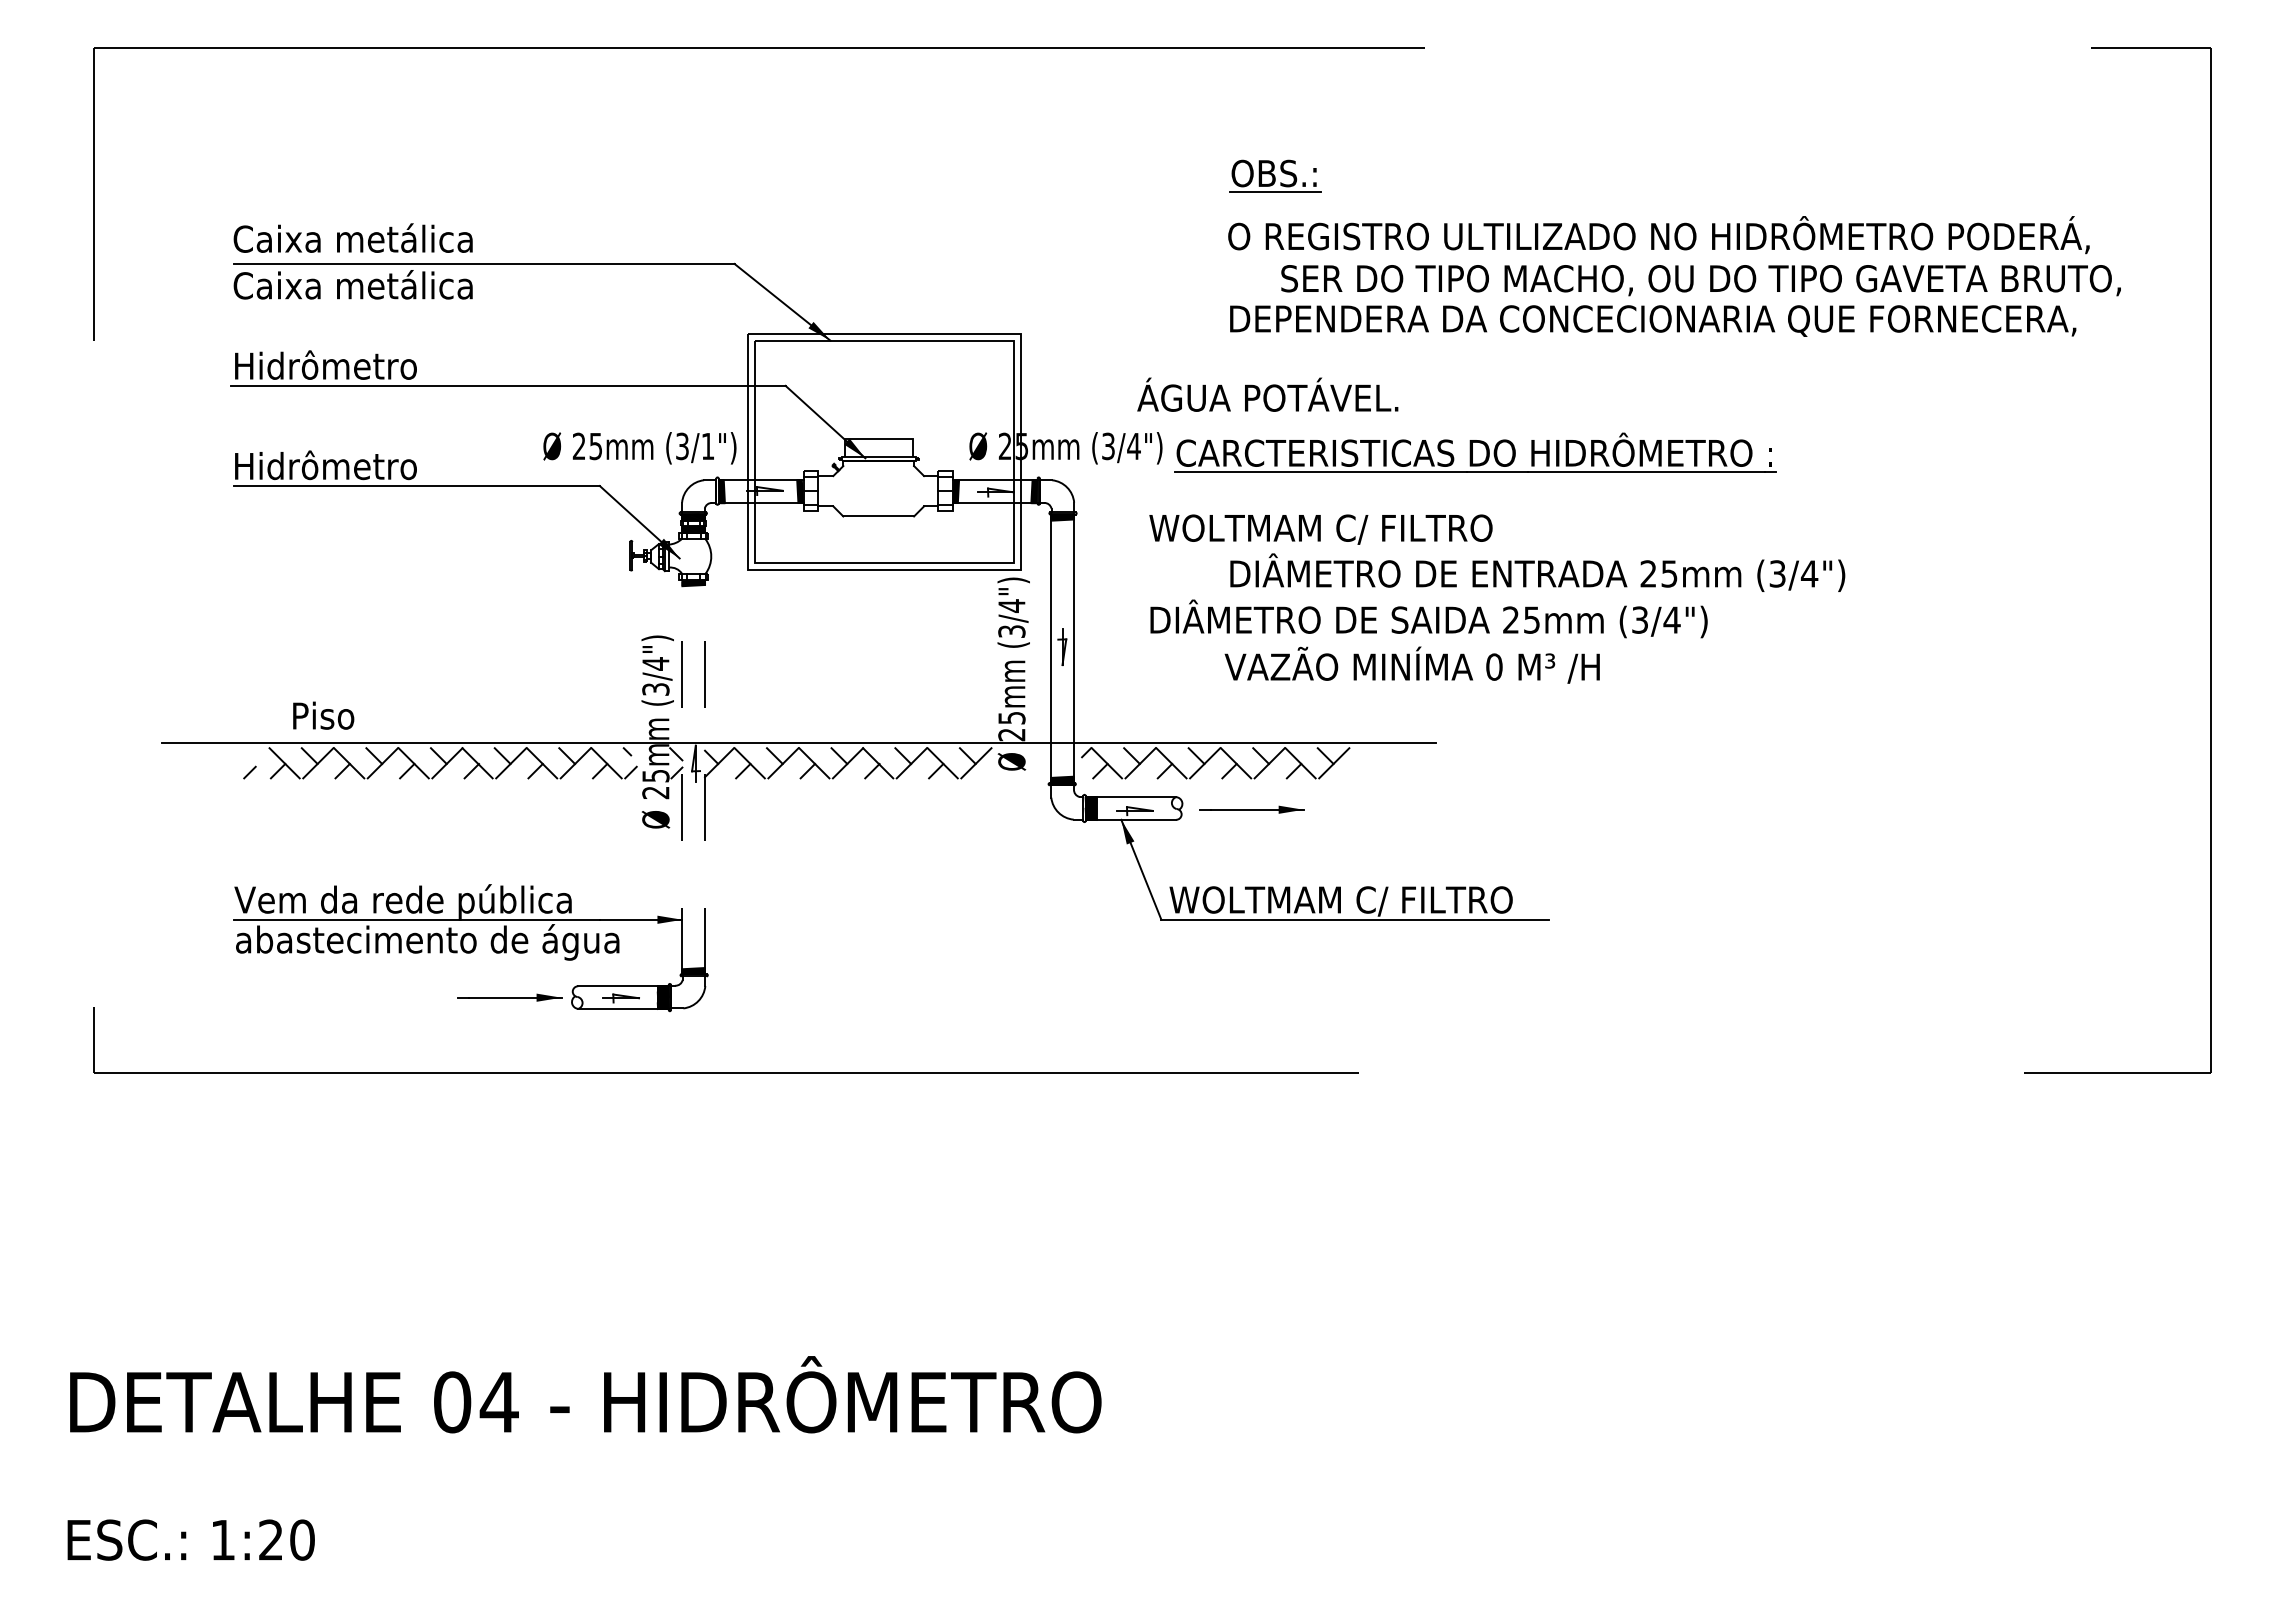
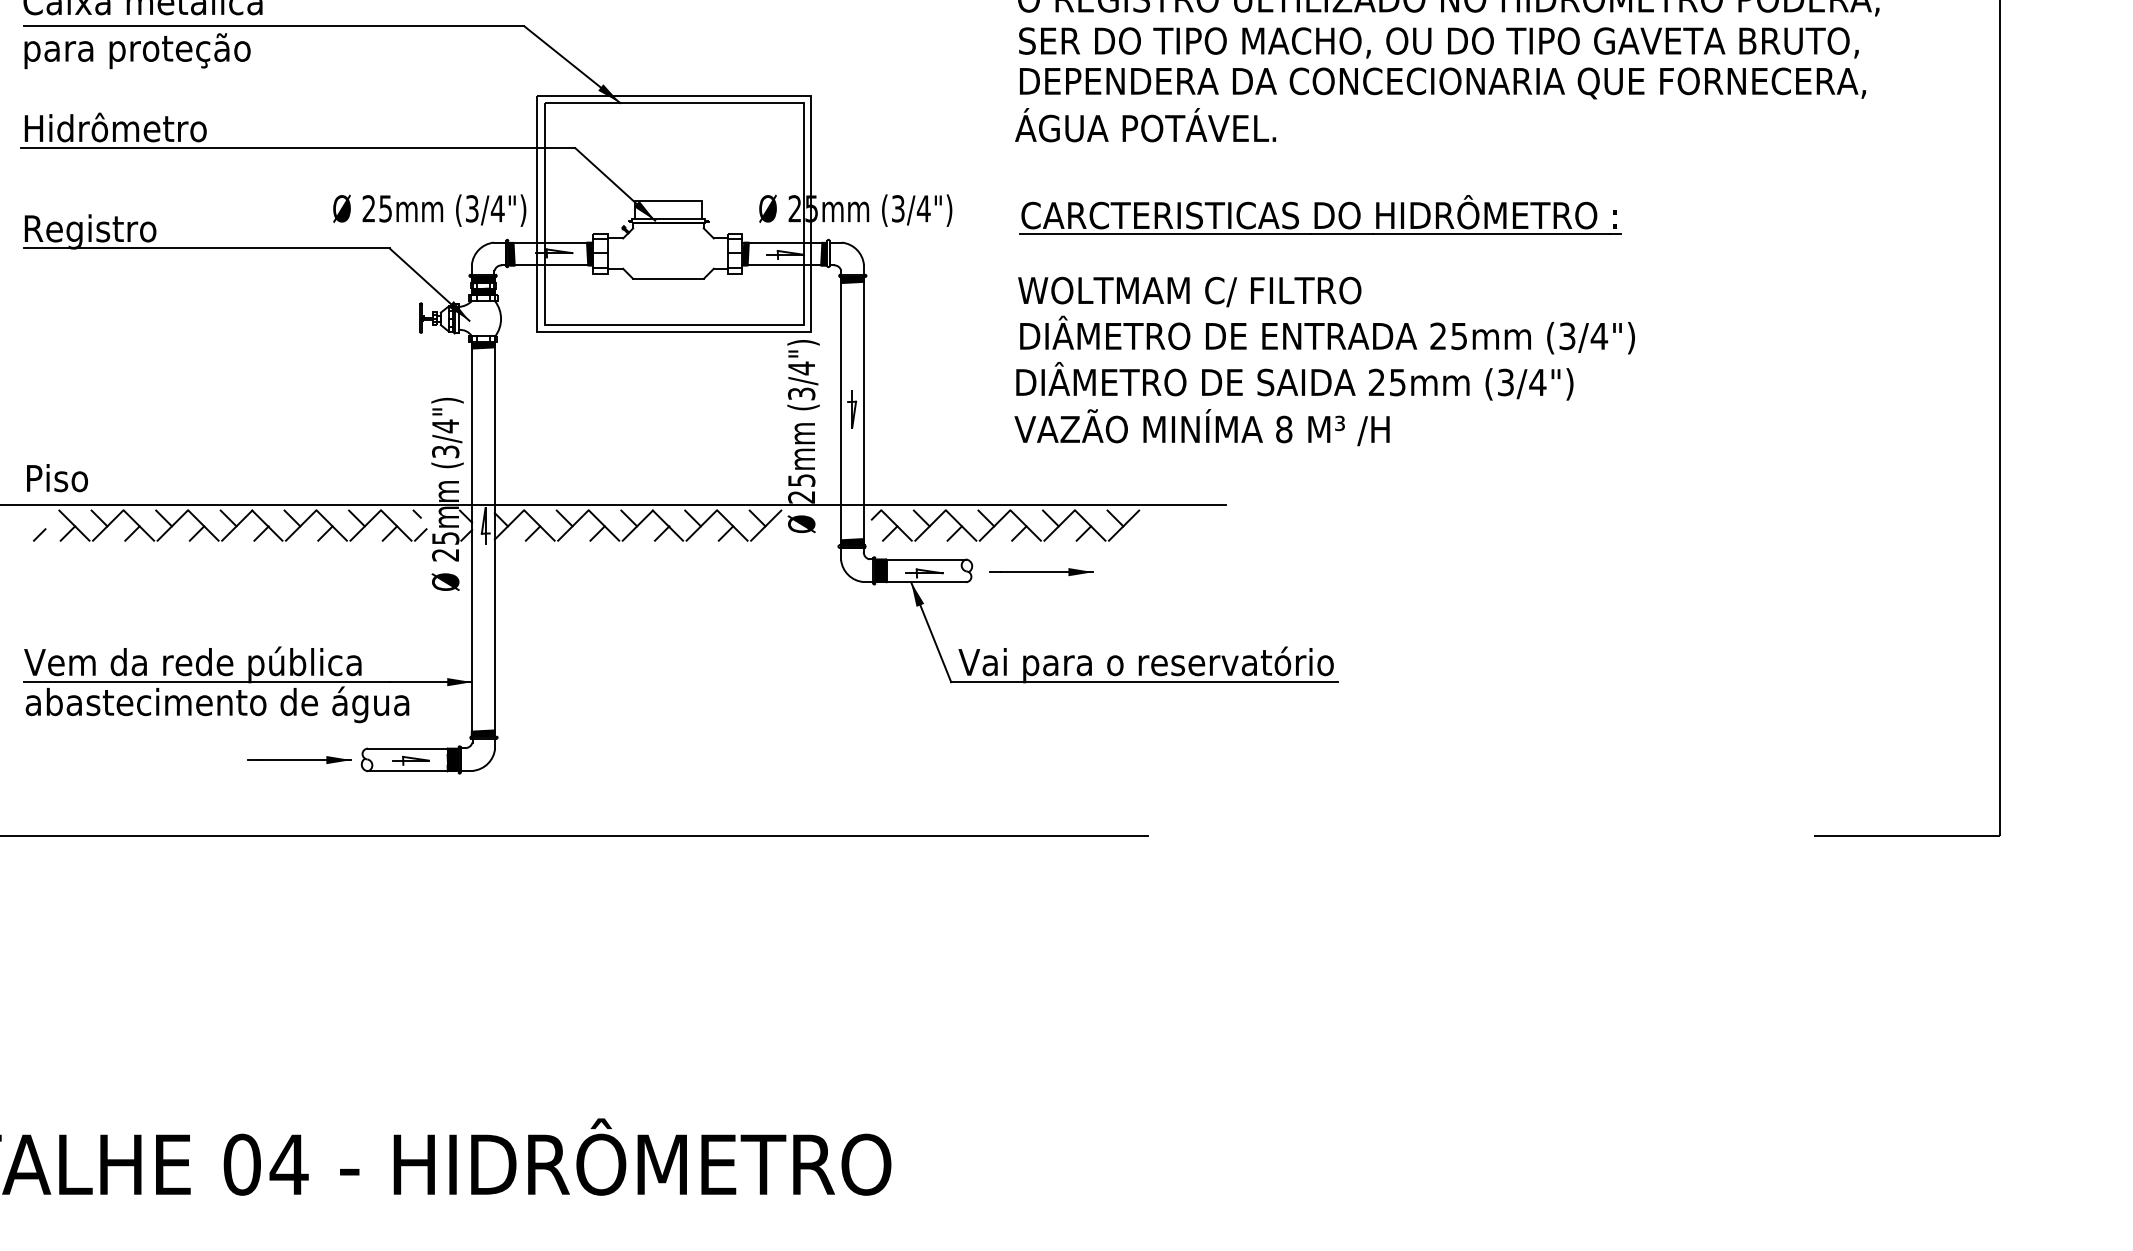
text: (1700, 280) -> (1438, 42), moved
text: (352, 288) -> (142, 50), Caixa metálica -> para proteção
text: (1267, 394) -> (1145, 124), moved
text: (707, 446) -> (497, 208), (3/1") -> (3/4")
part: (1475, 452) -> (1320, 214), moved
text: (327, 468) -> (117, 230), Hidrômetro -> Registro
text: (1320, 529) -> (1189, 291), moved
text: (1428, 618) -> (1294, 380), moved
text: (1494, 666) -> (1284, 428), 0 -> 8
text: (323, 715) -> (57, 477), moved
line: (682, 773) -> (472, 535), dashed -> solid
line: (705, 773) -> (495, 535), dashed -> solid
text: (1355, 901) -> (1145, 663), WOLTMAM C/ FILTRO -> Vai para o reservatório

